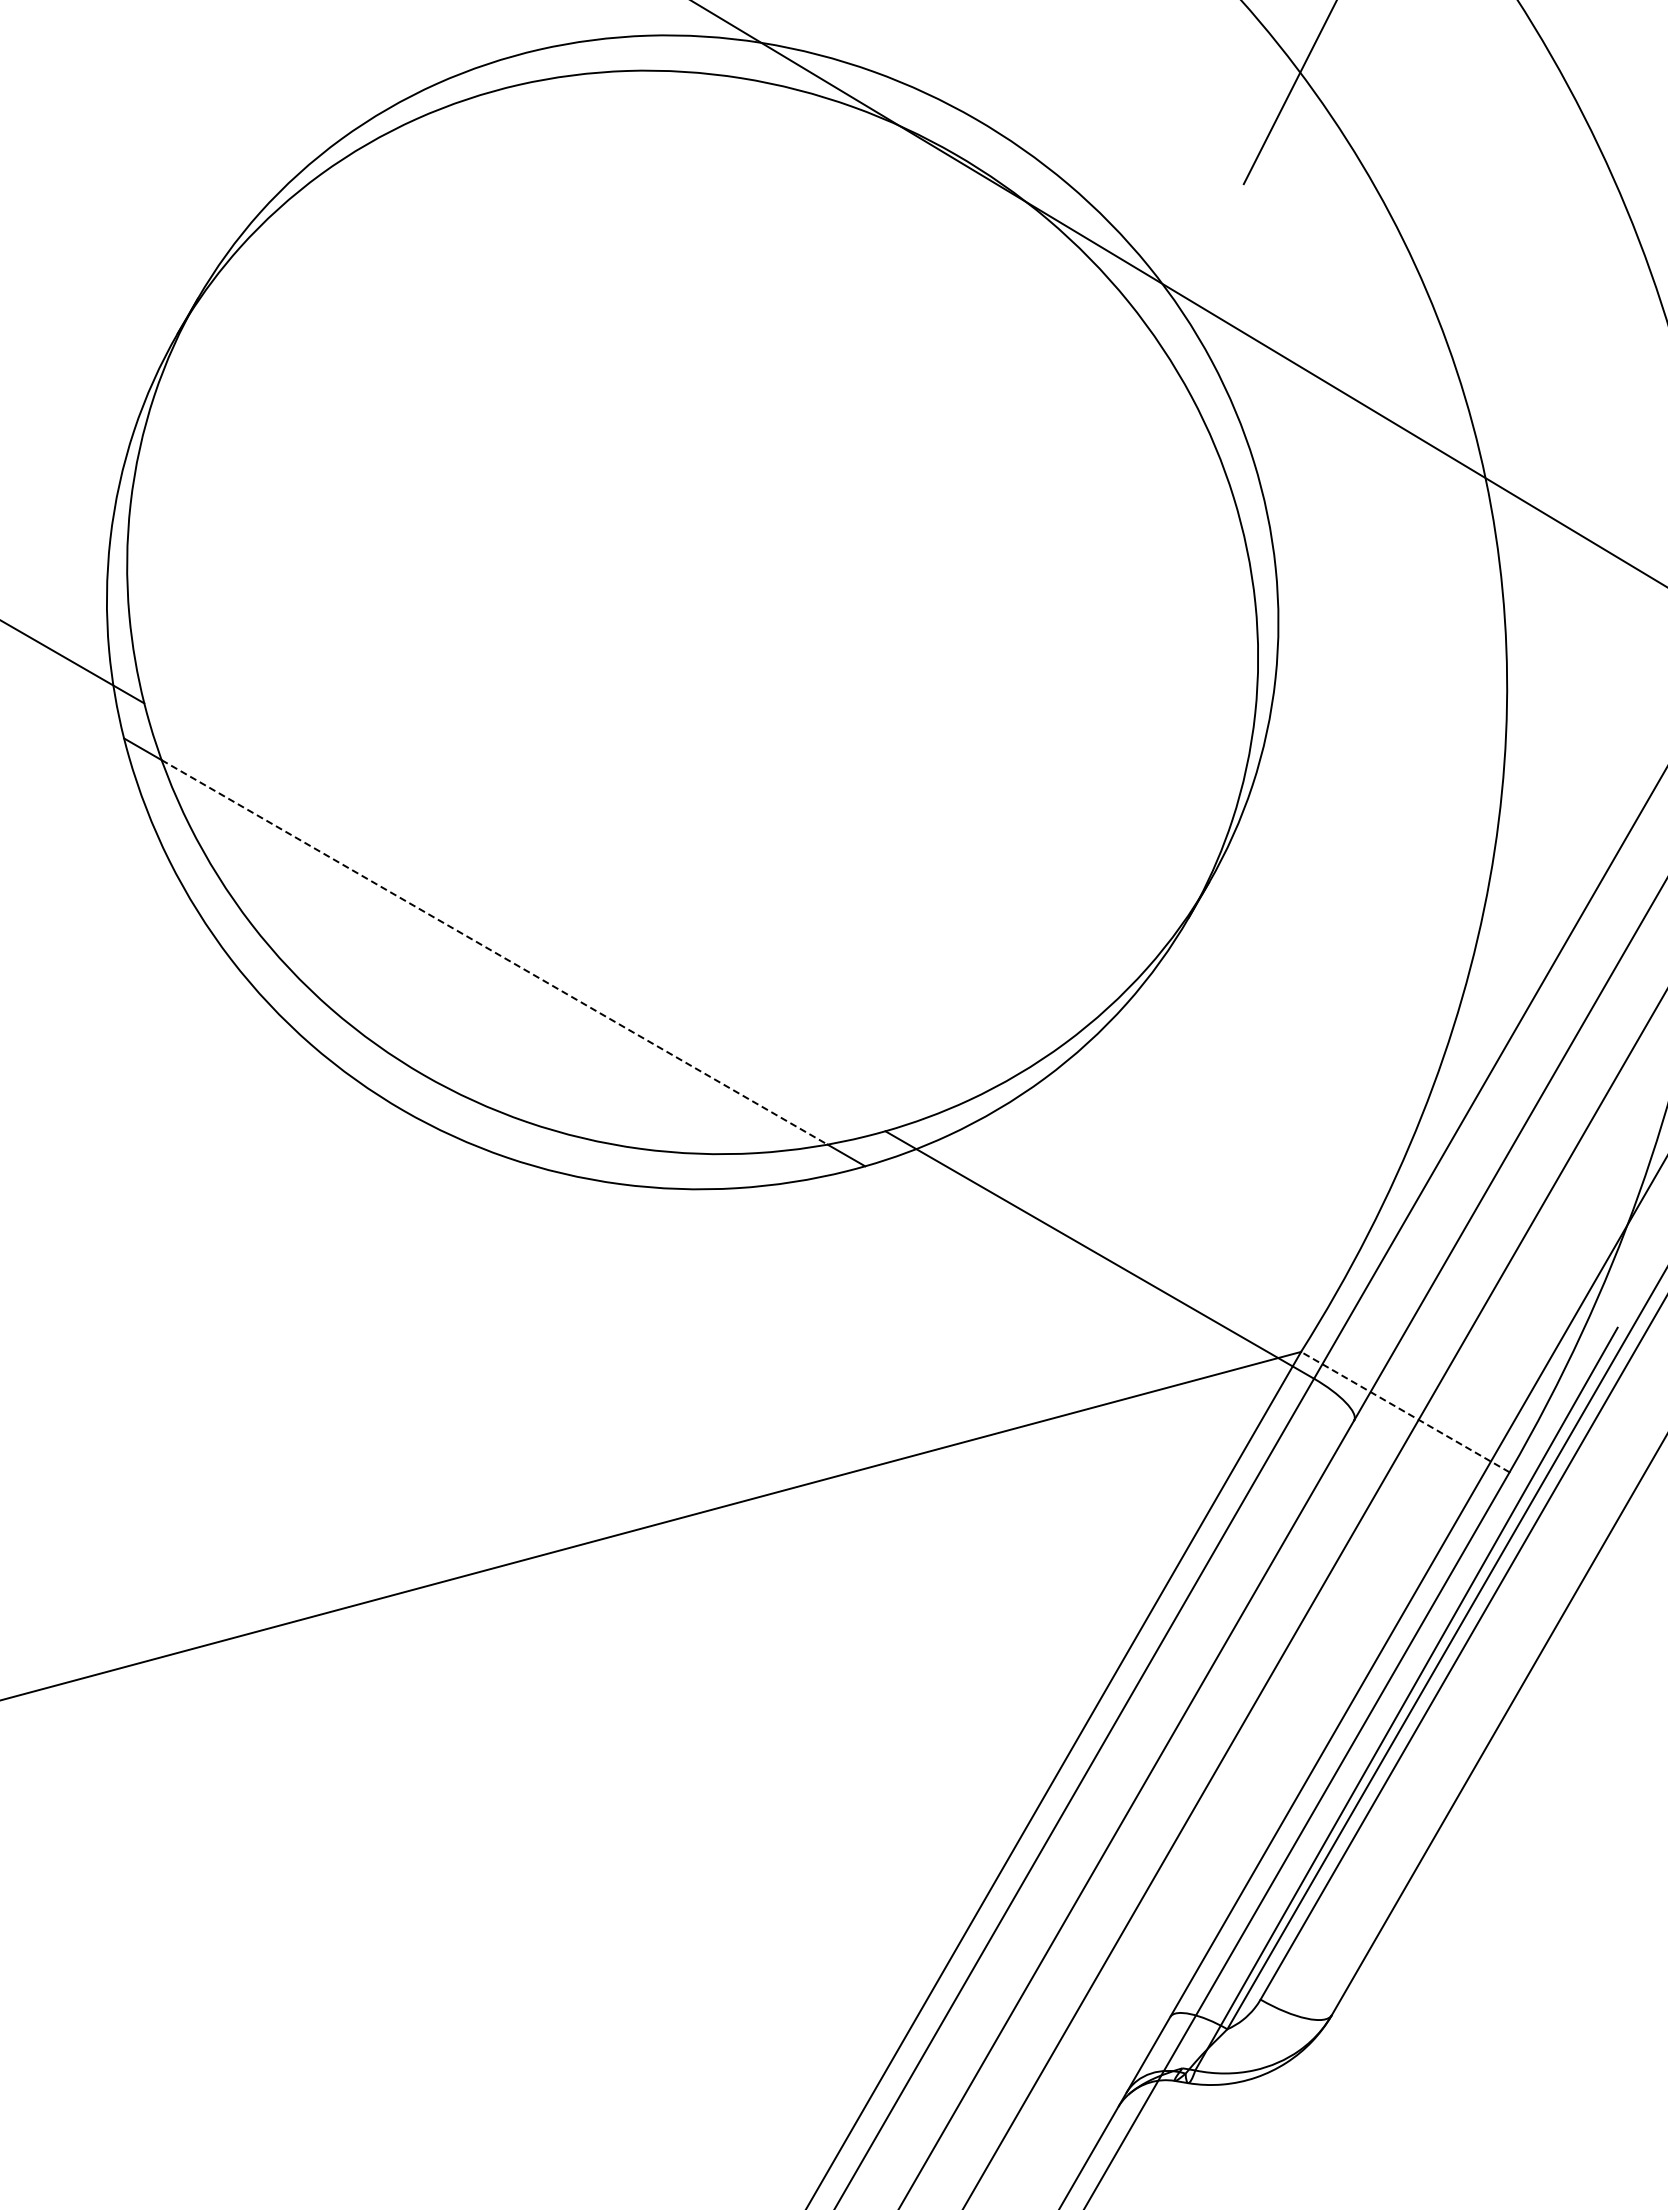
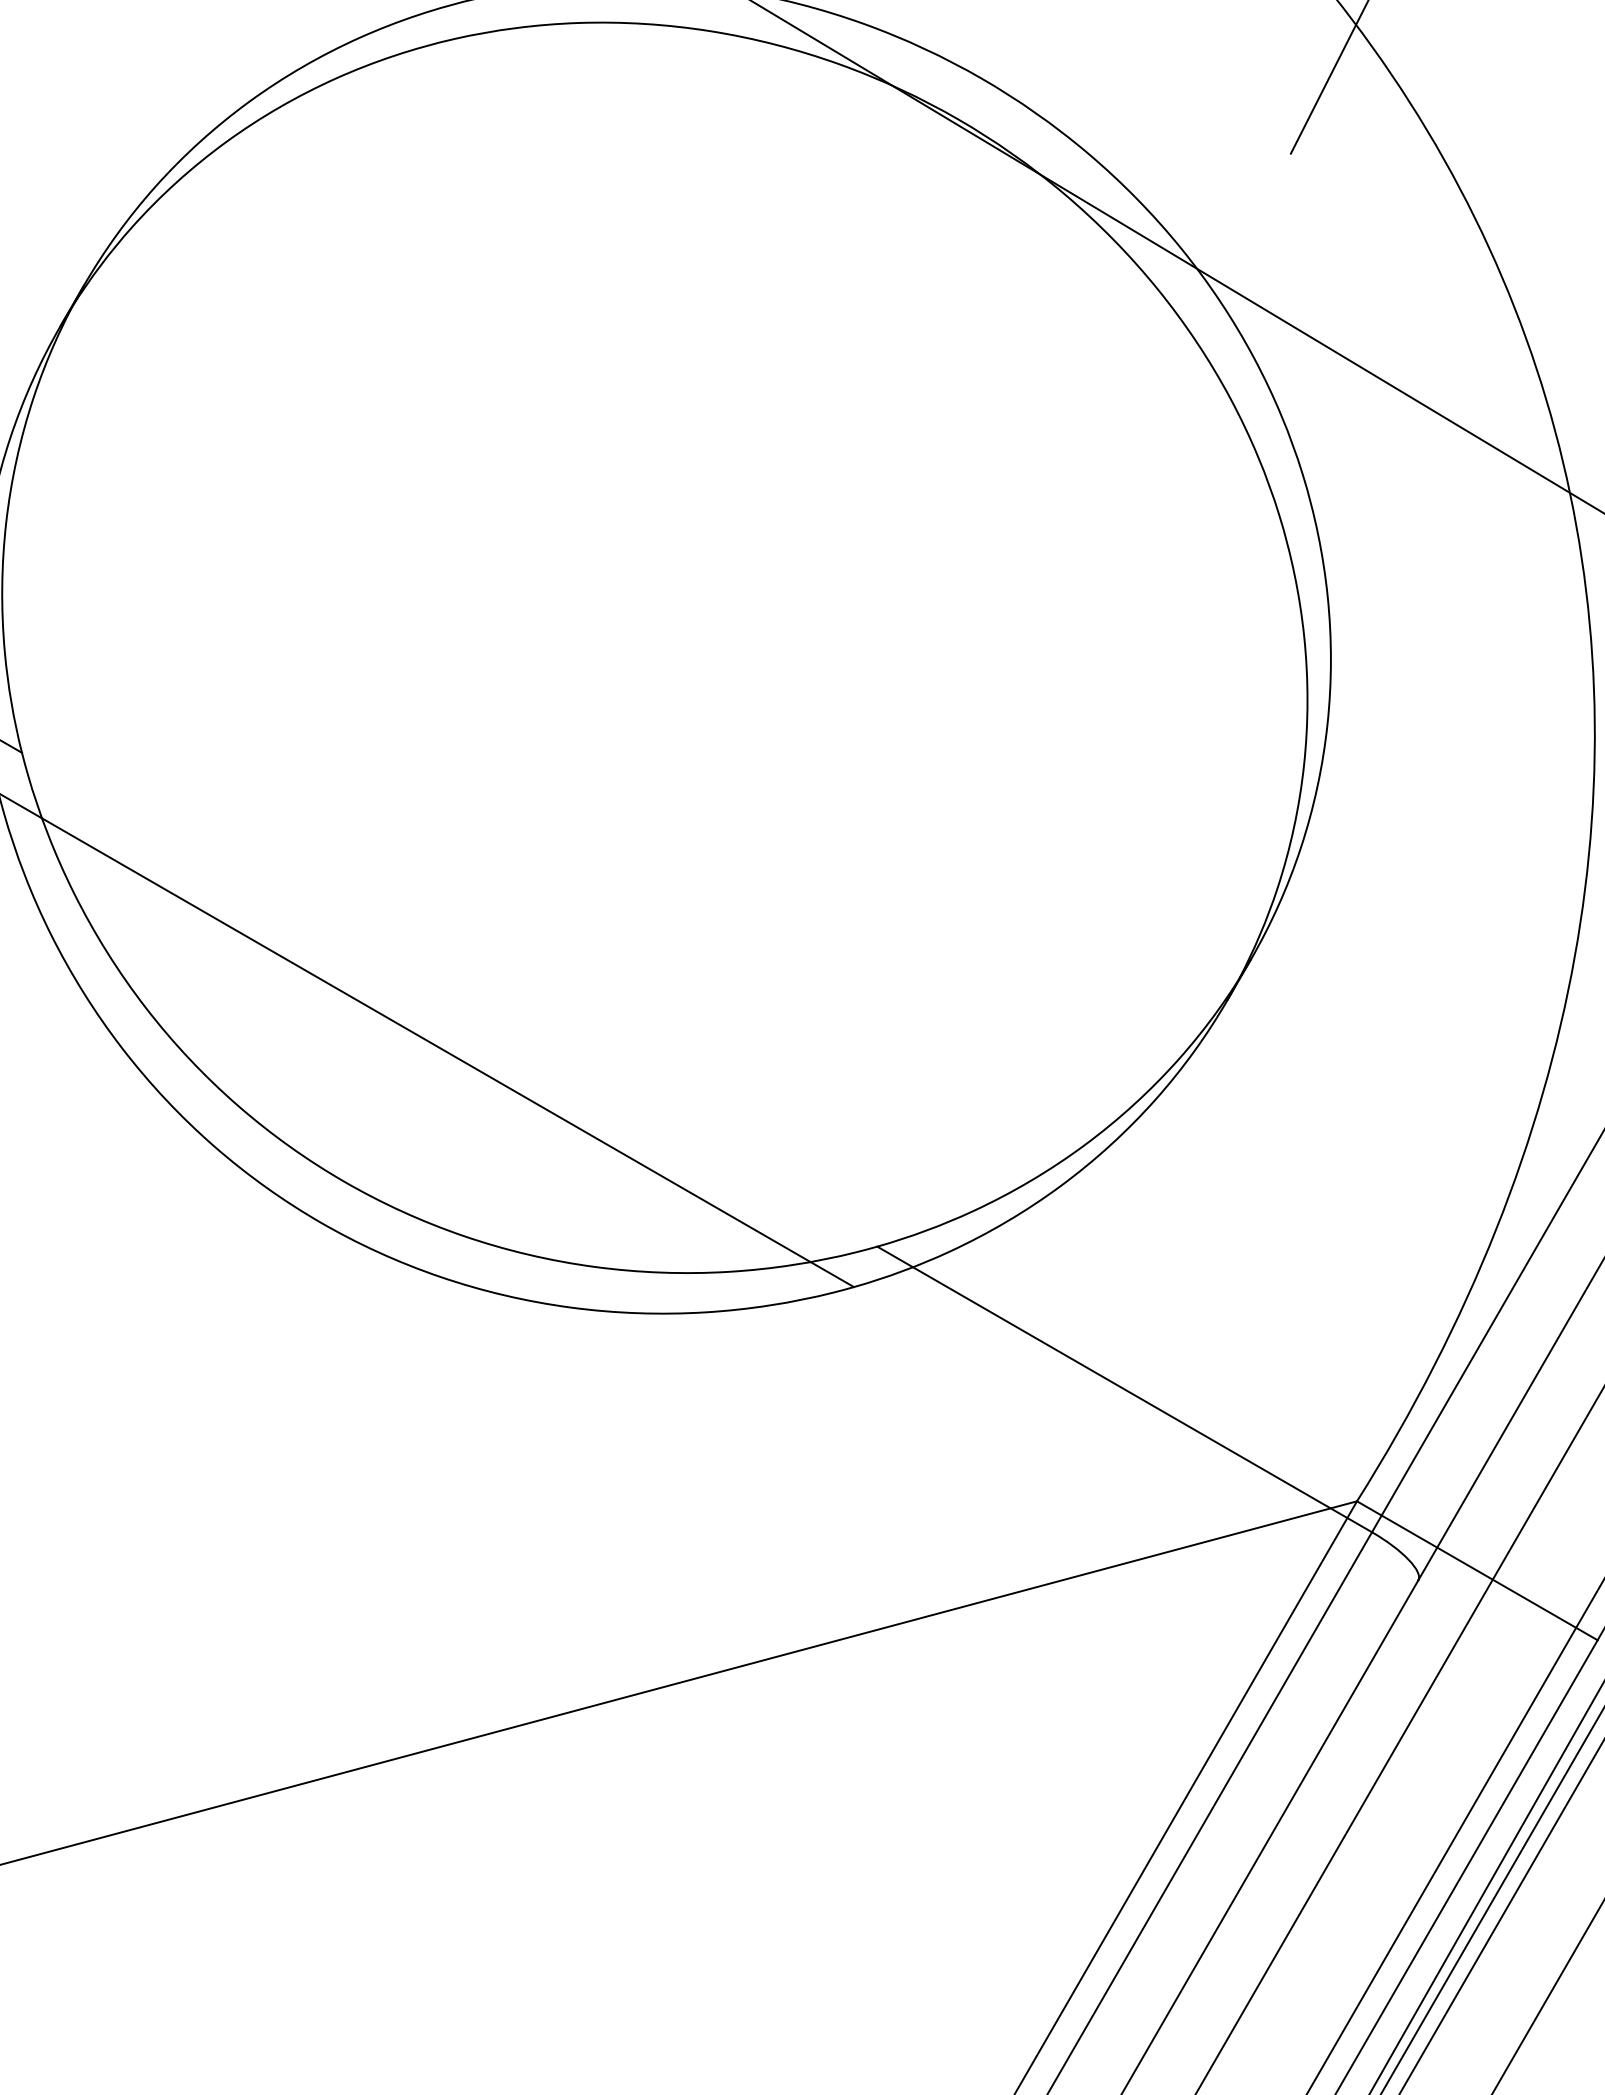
line: (494, 952) -> (426, 1040), dashed -> solid
line: (1404, 1411) -> (1476, 1570), dashed -> solid

